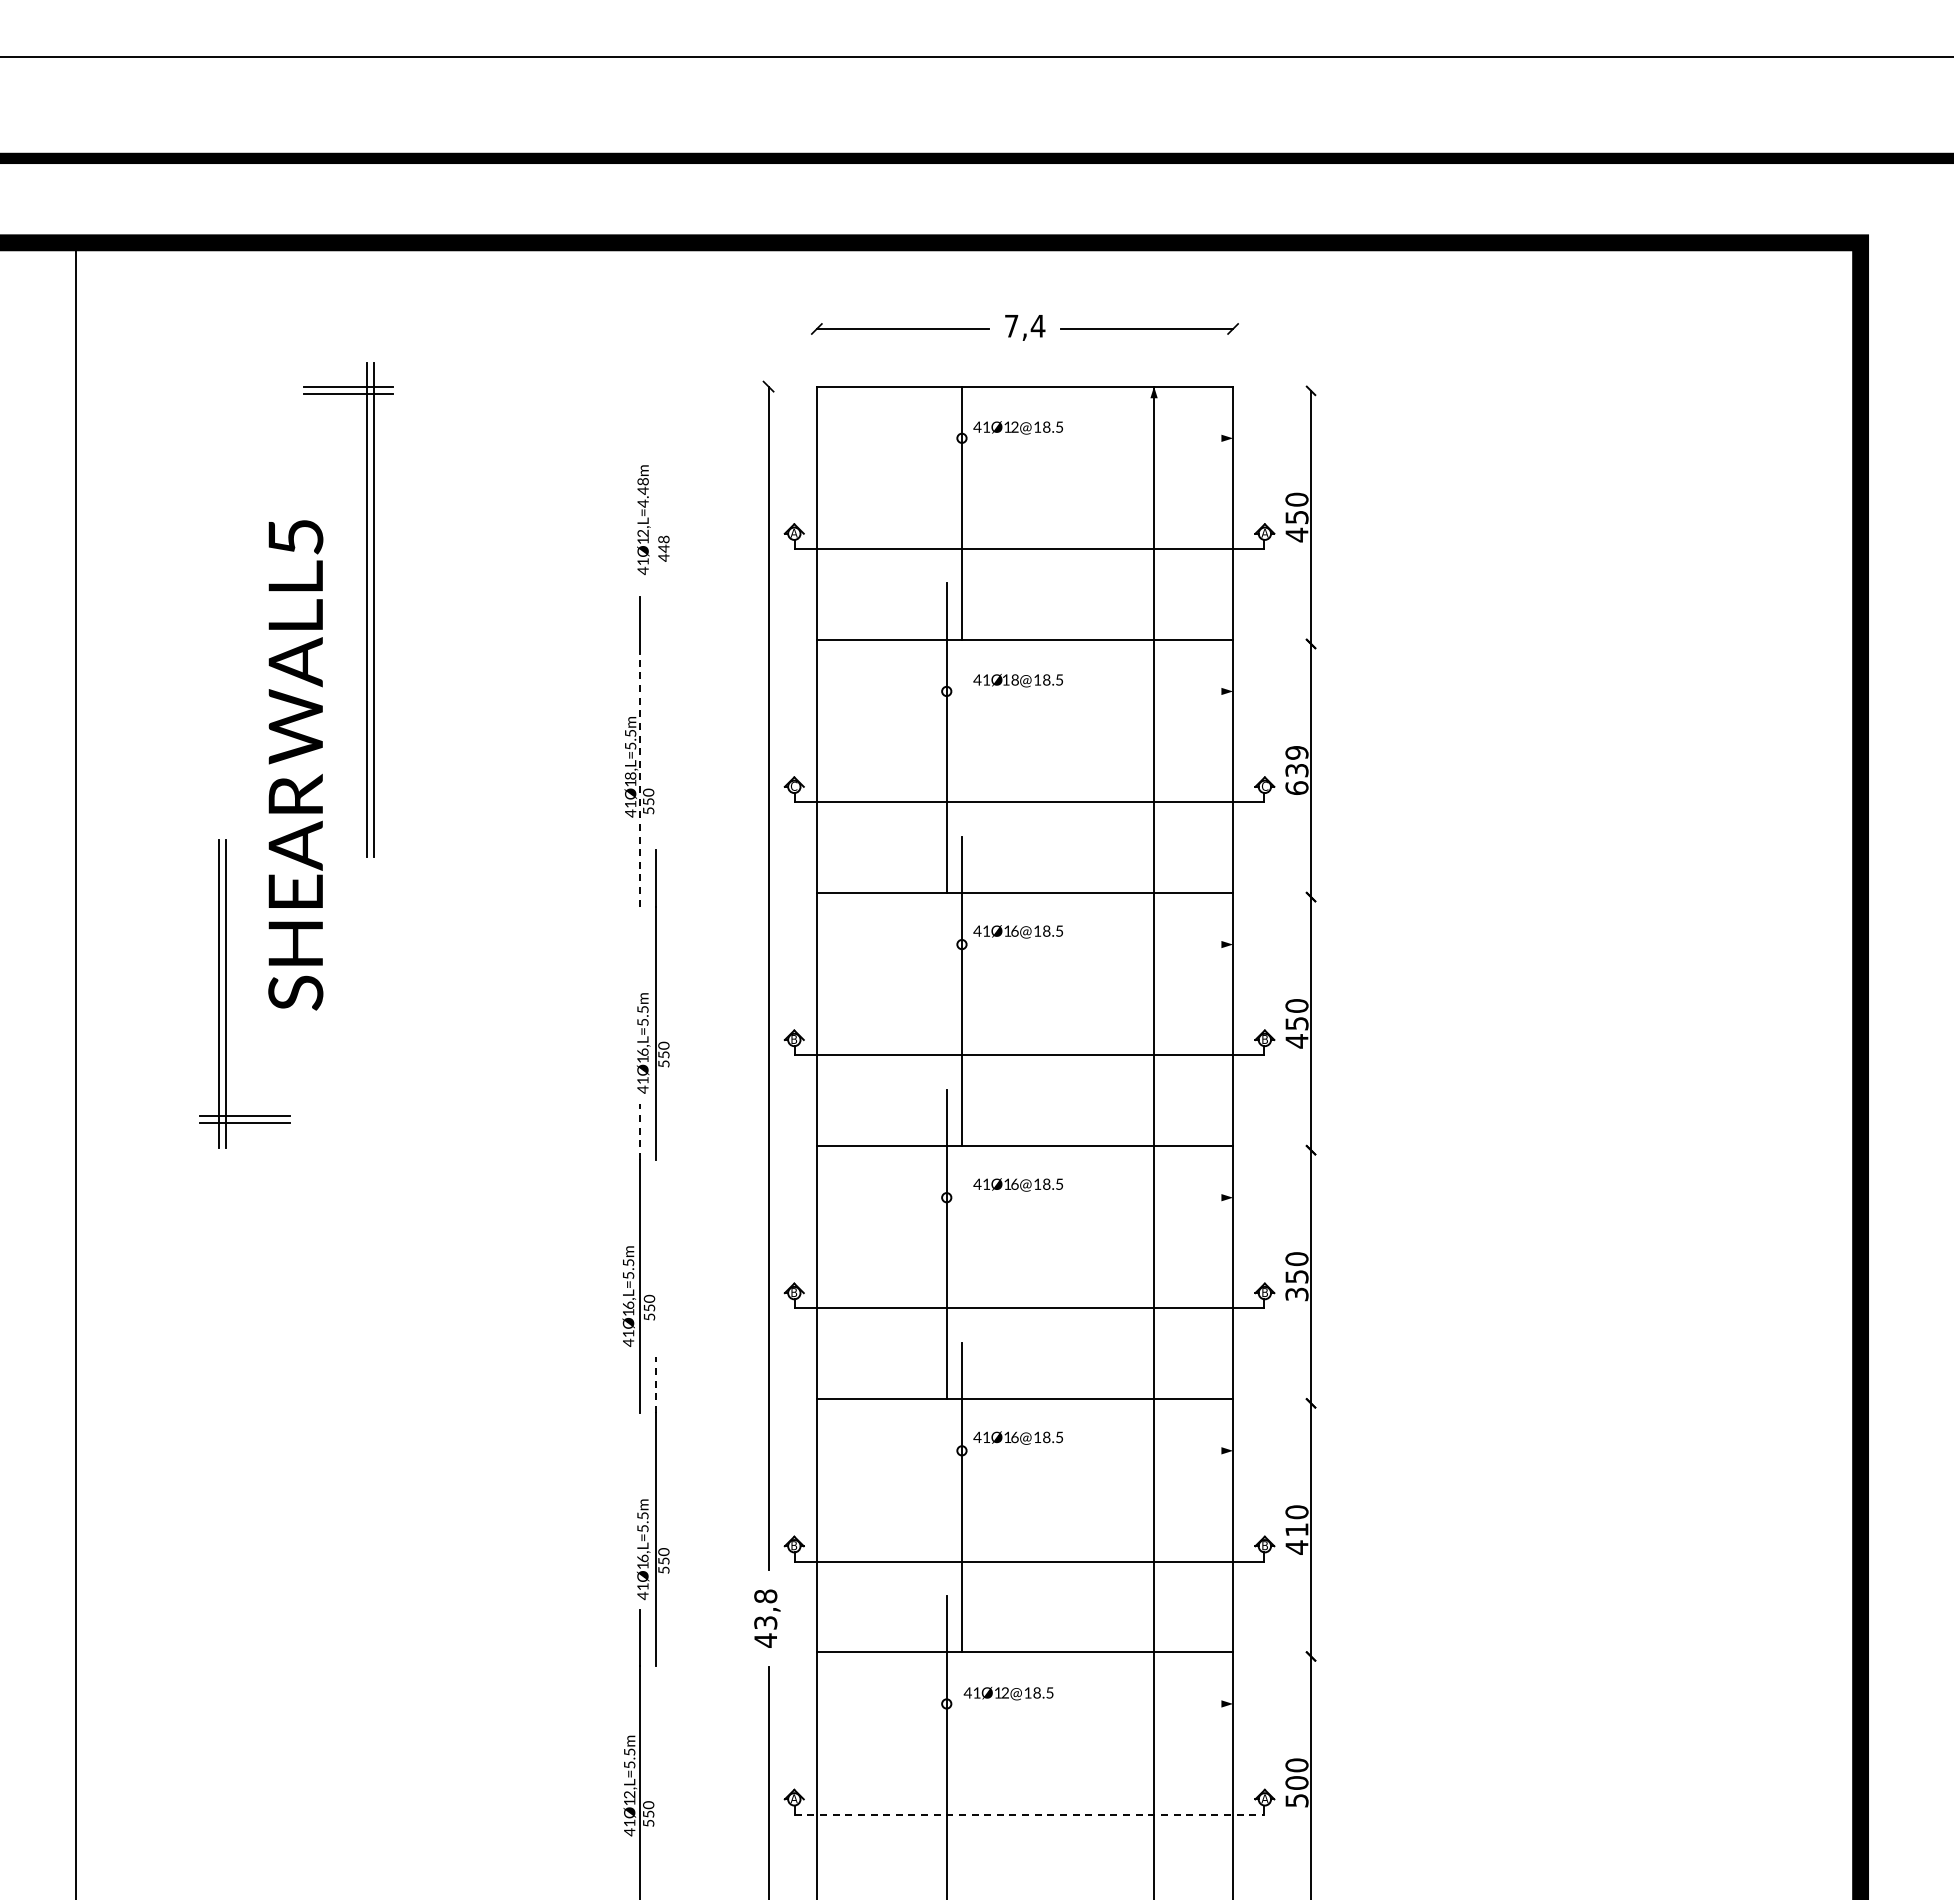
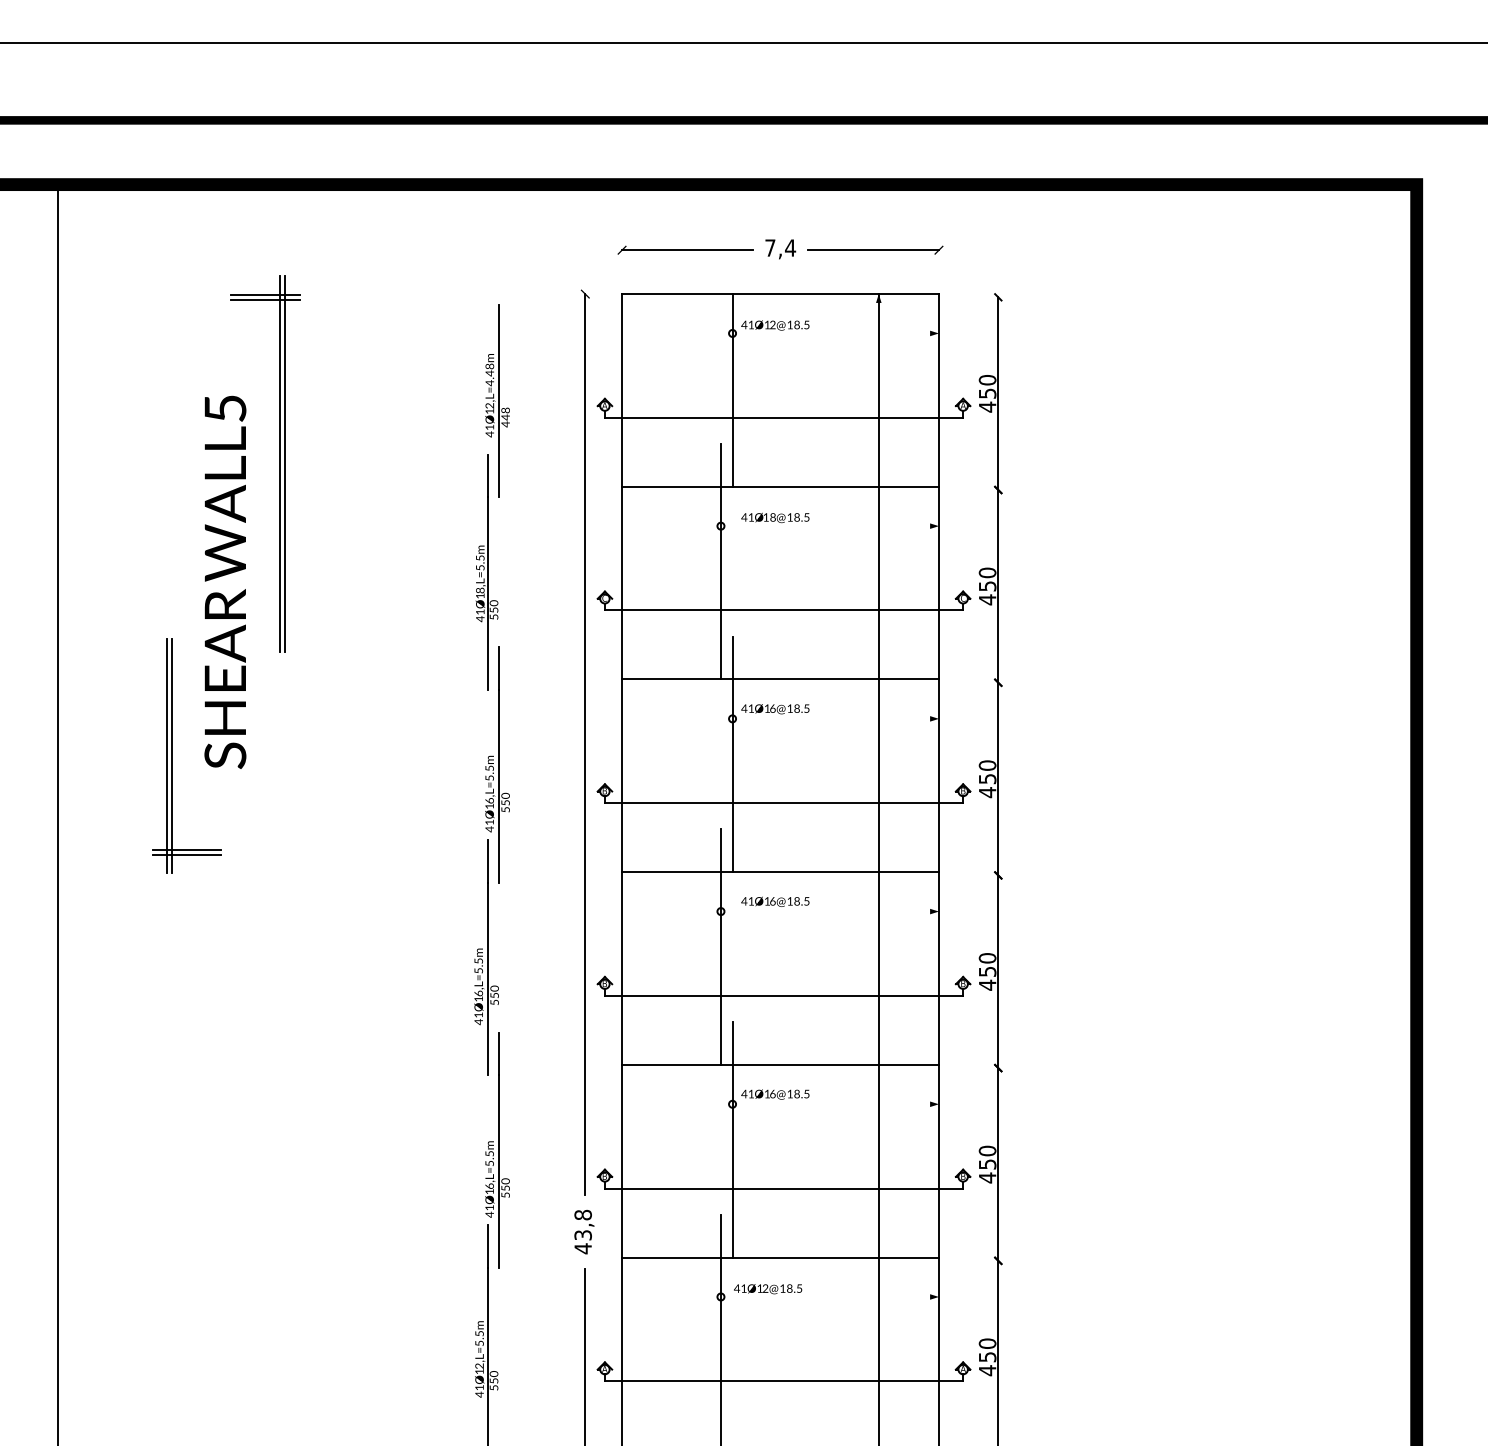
line: (655, 526) -> (499, 400), added
text: (1296, 770) -> (987, 586), 639 -> 450
line: (640, 780) -> (487, 593), dashed -> solid
line: (640, 1131) -> (487, 861), dashed -> solid
text: (1296, 1294) -> (987, 985), 350 -> 450
line: (655, 1384) -> (499, 1053), dashed -> solid
text: (1296, 1529) -> (987, 1164), 410 -> 450
text: (1296, 1792) -> (987, 1364), 500 -> 450
line: (1029, 1814) -> (783, 1381), dashed -> solid

